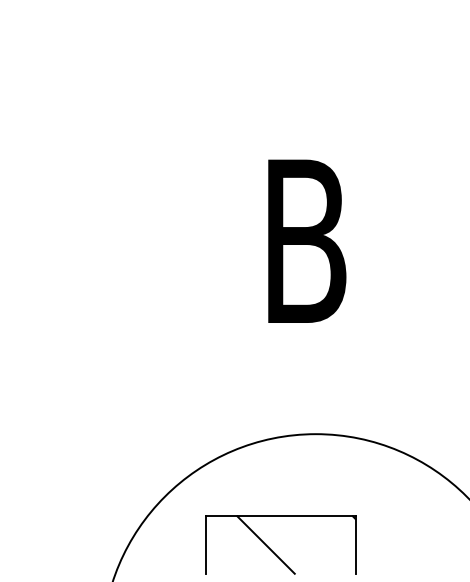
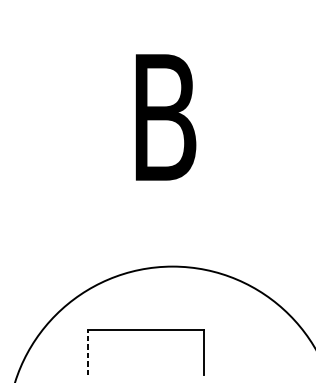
line: (206, 544) -> (88, 351), solid -> dashed
hatch: (296, 544) -> (157, 351), removed

